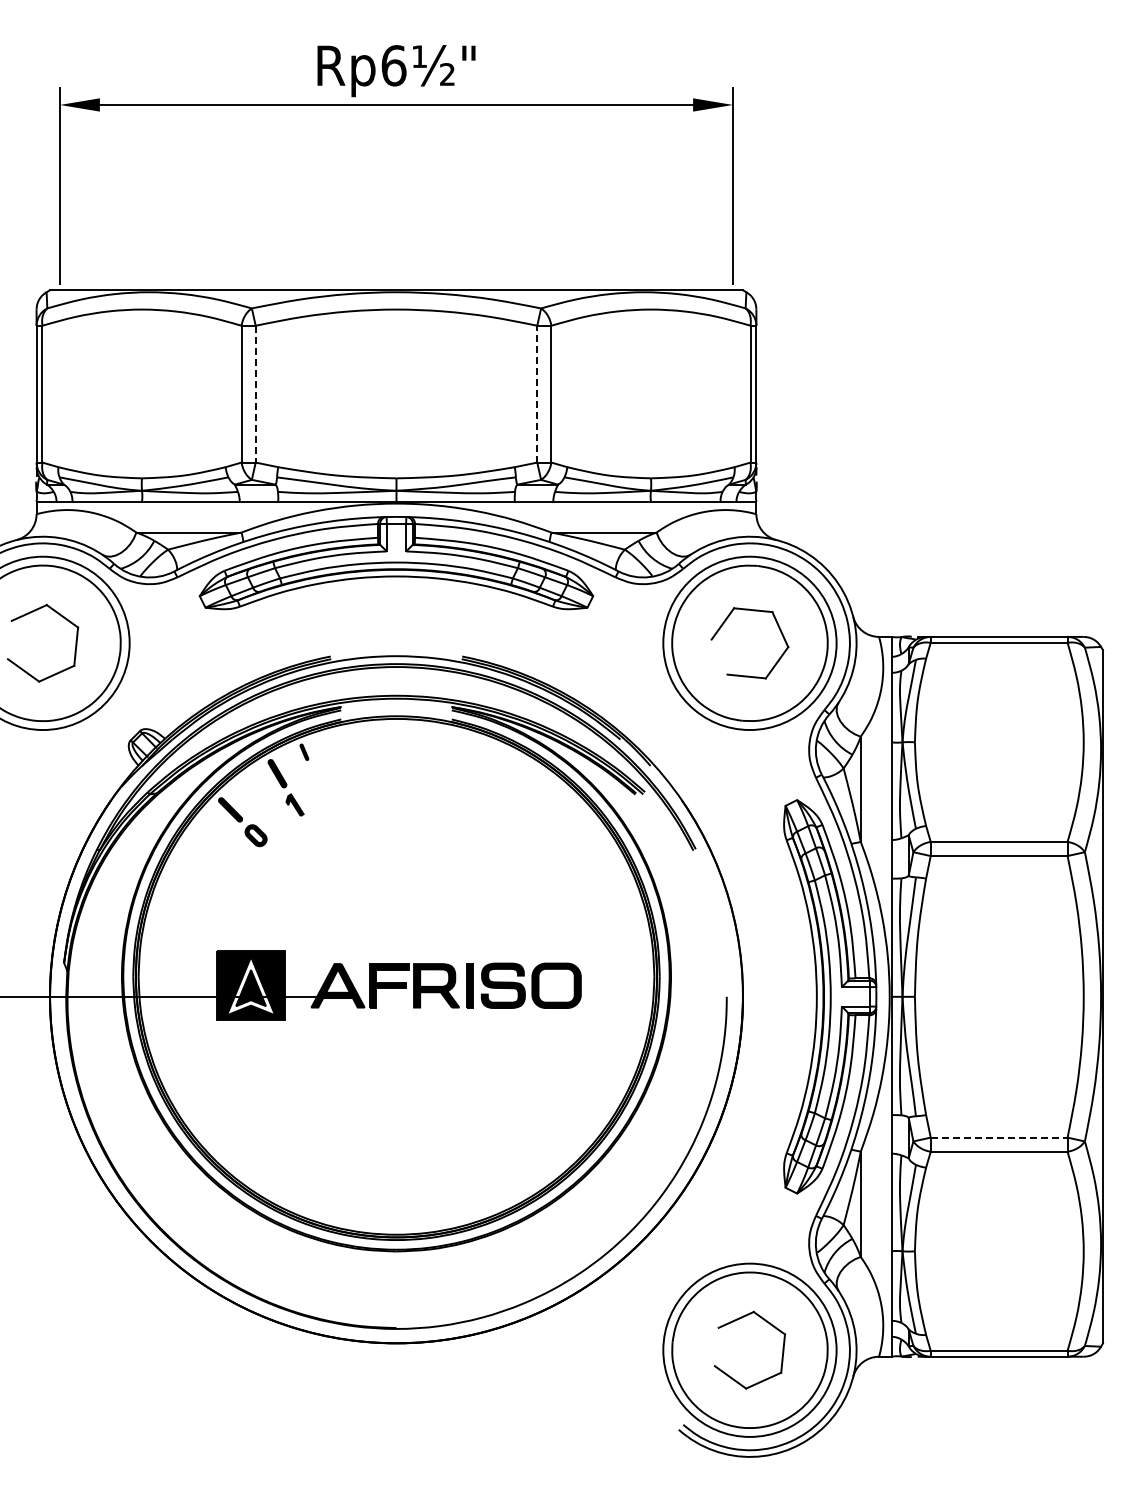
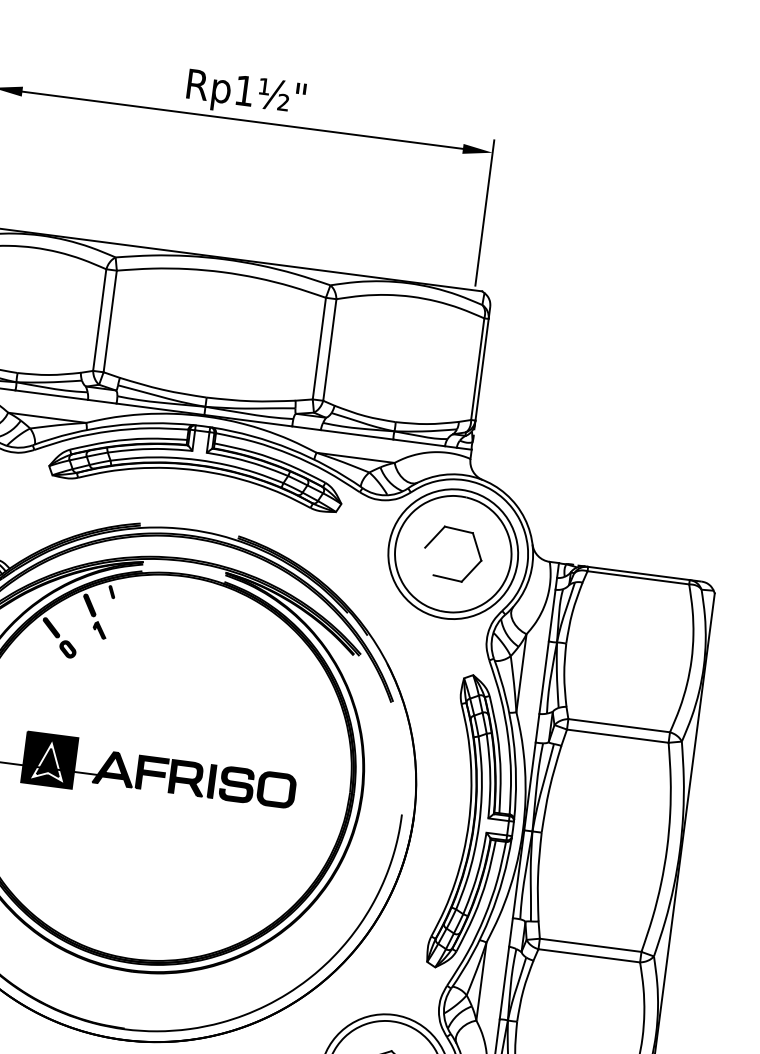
text: (393, 65) -> (244, 90), Rp6½" -> Rp1½"
line: (537, 393) -> (319, 348), dashed -> solid
line: (255, 394) -> (110, 321), dashed -> solid
line: (999, 1137) -> (590, 945), dashed -> solid

